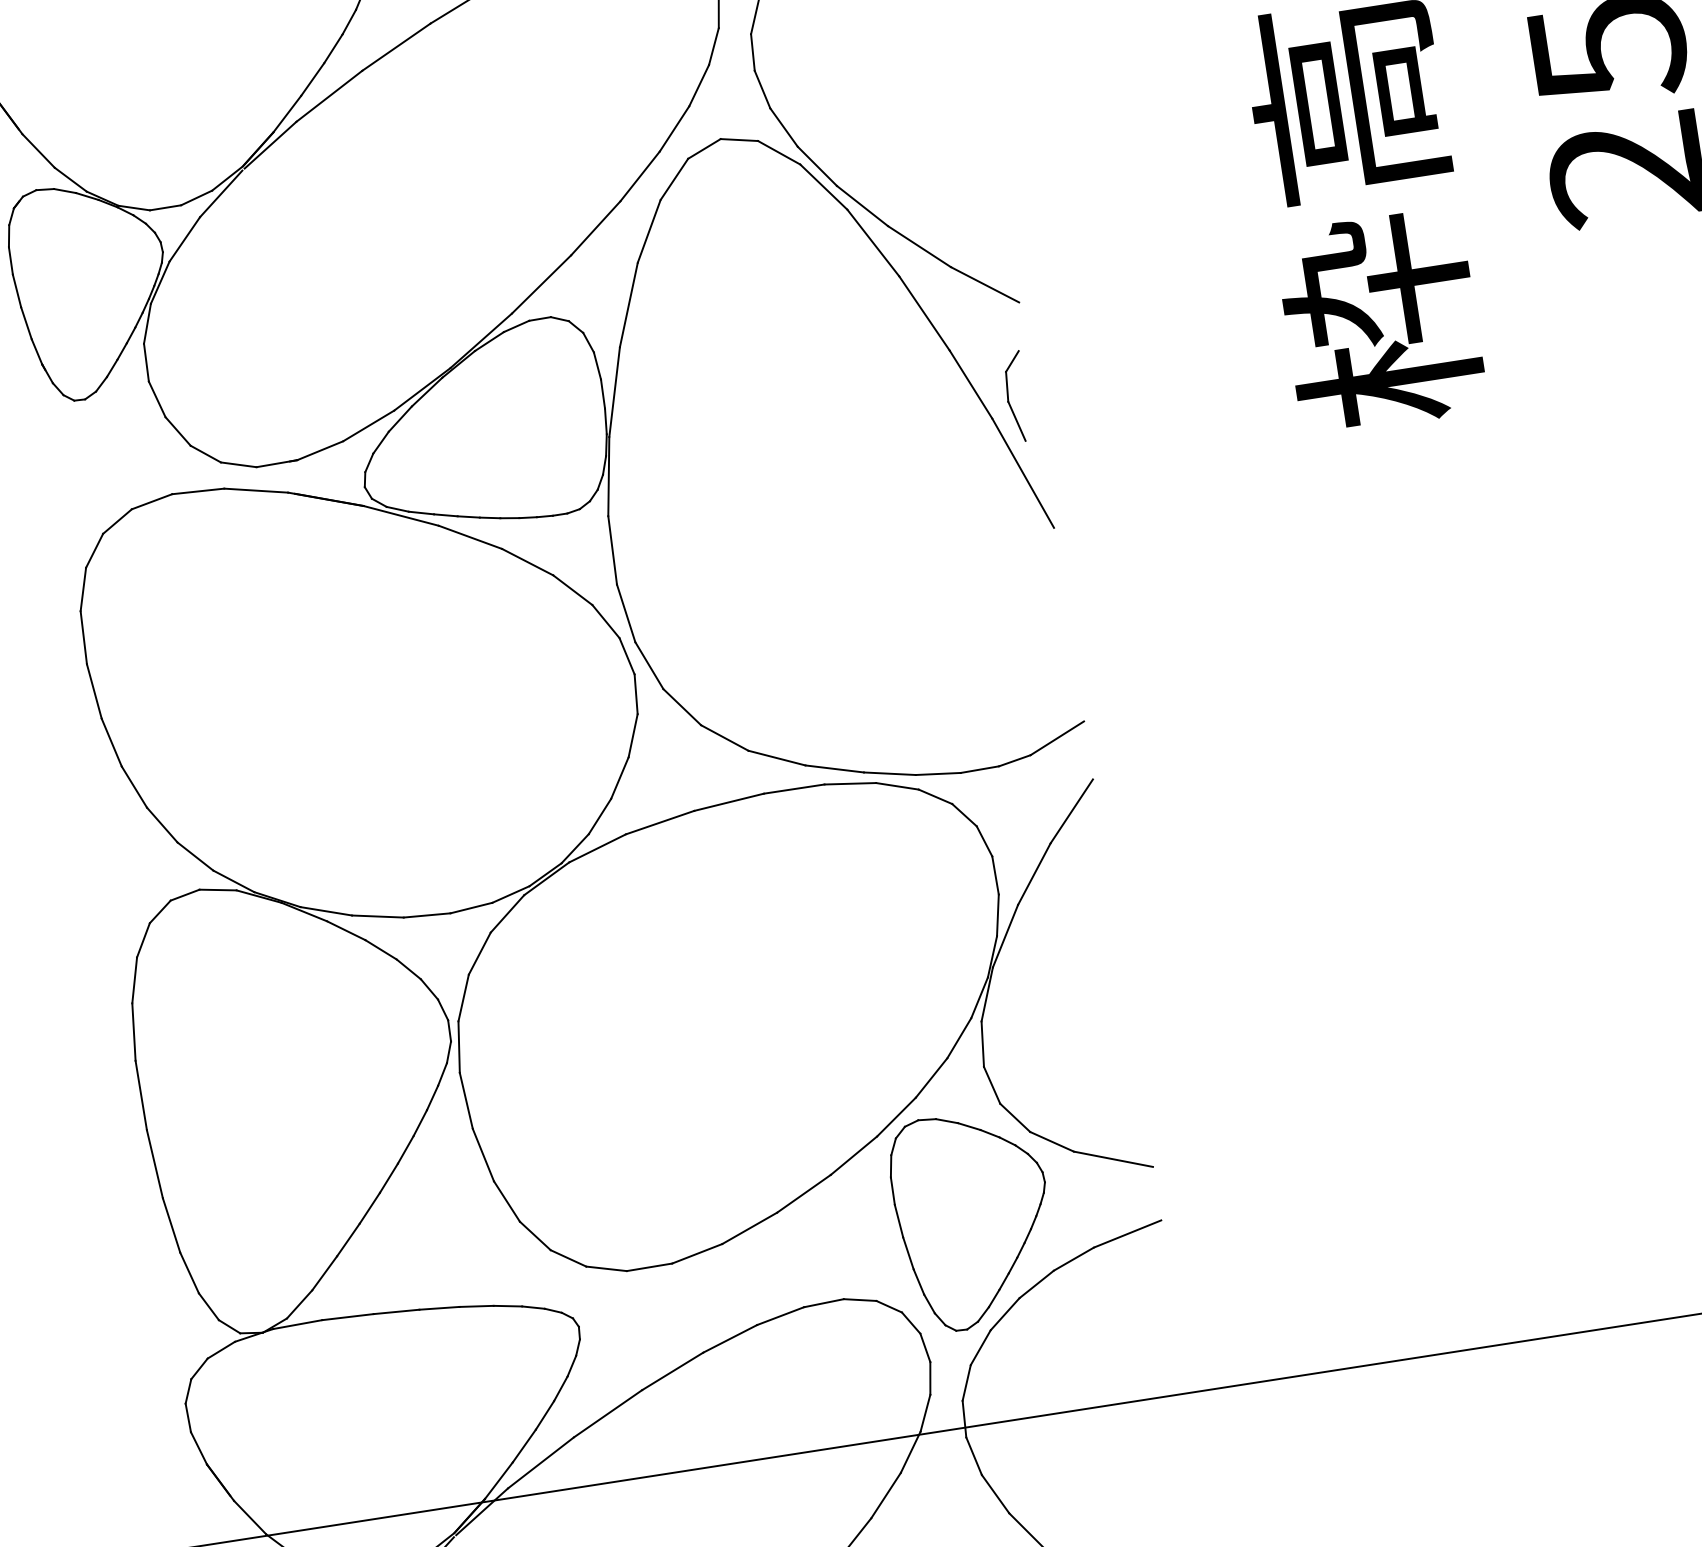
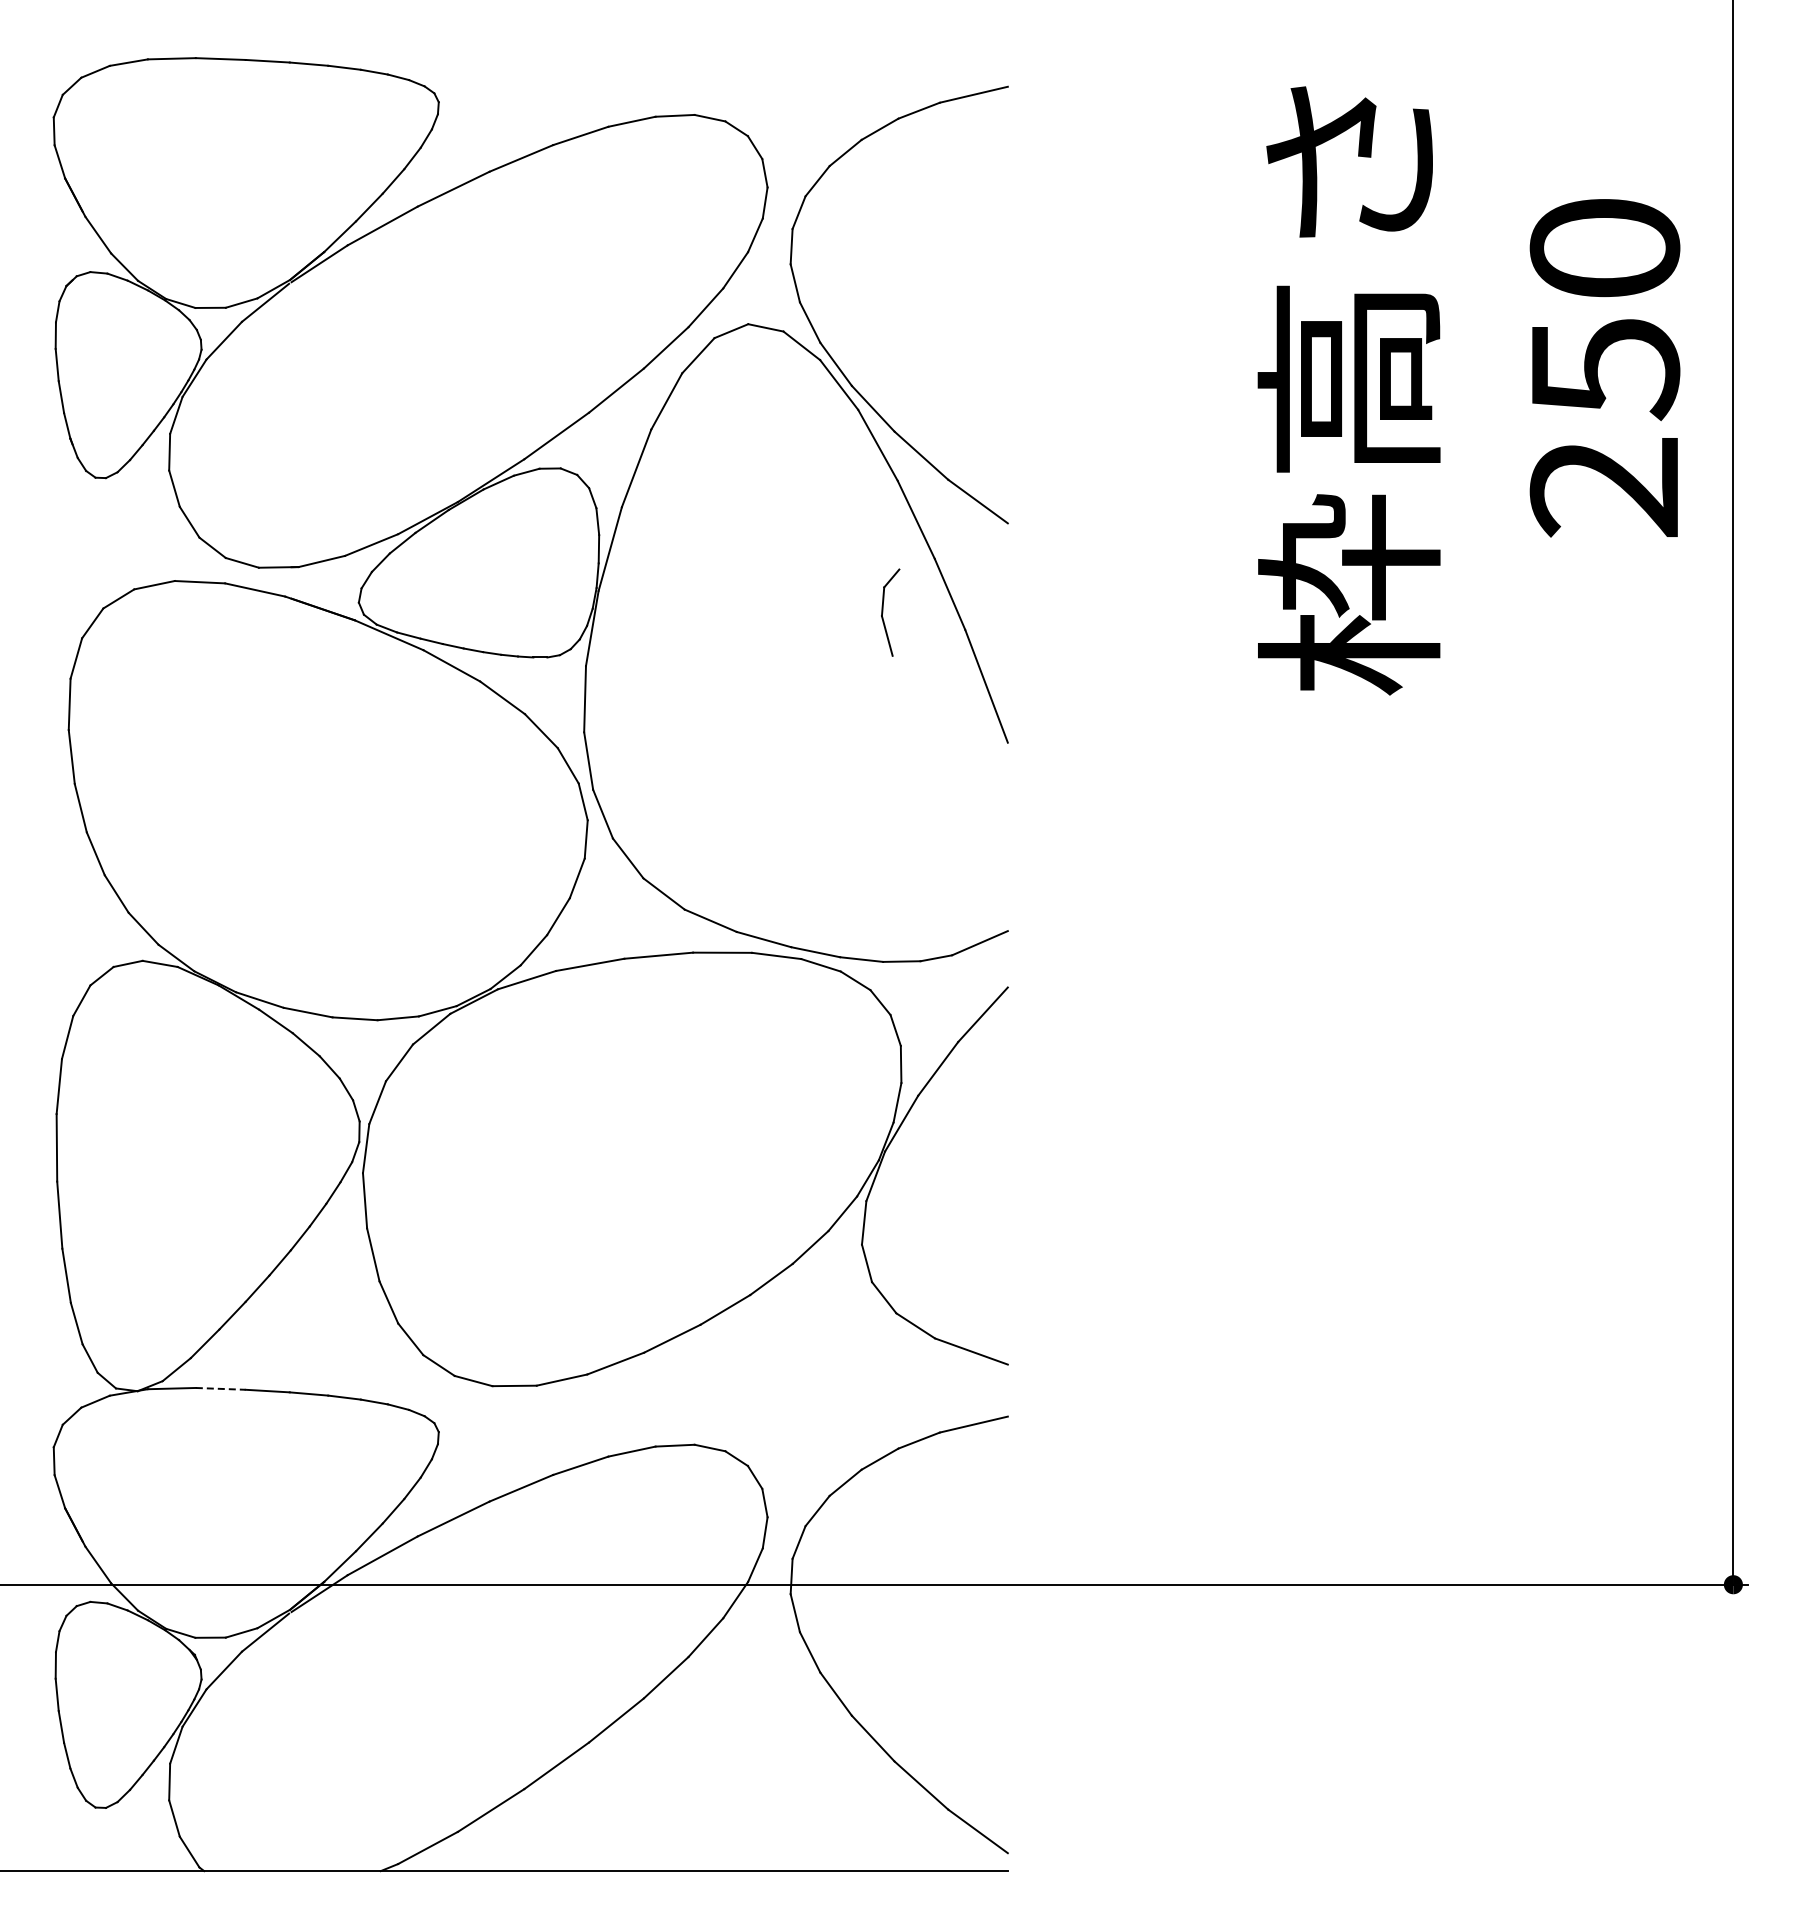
part: (1009, 397) -> (883, 612), moved
part: (973, 1219) -> (829, 1388), removed
line: (347, 1316) -> (220, 1388), solid -> dashed

